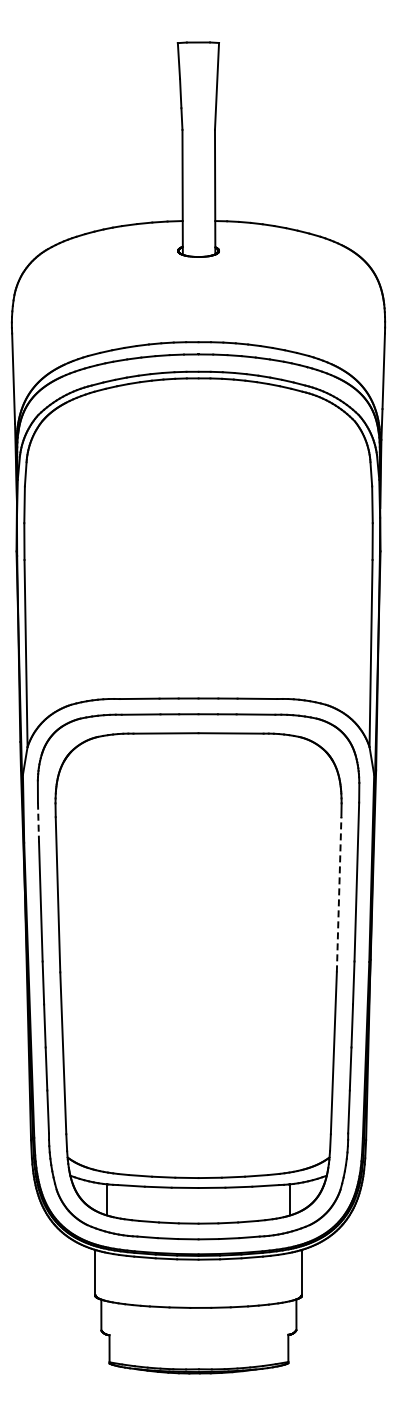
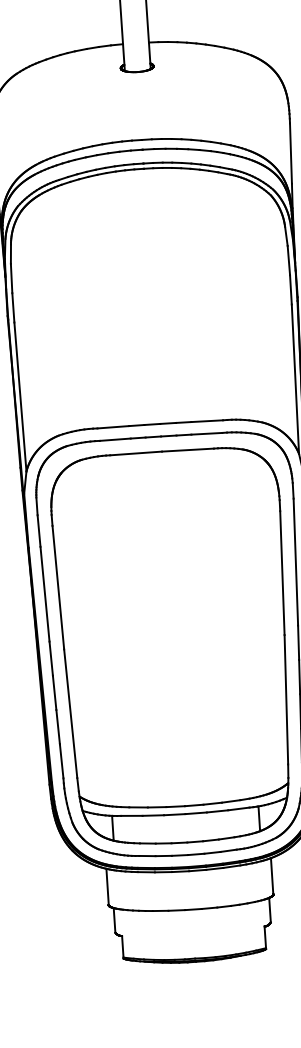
line: (38, 822) -> (39, 531), dashed -> solid
line: (339, 894) -> (282, 572), dashed -> solid

